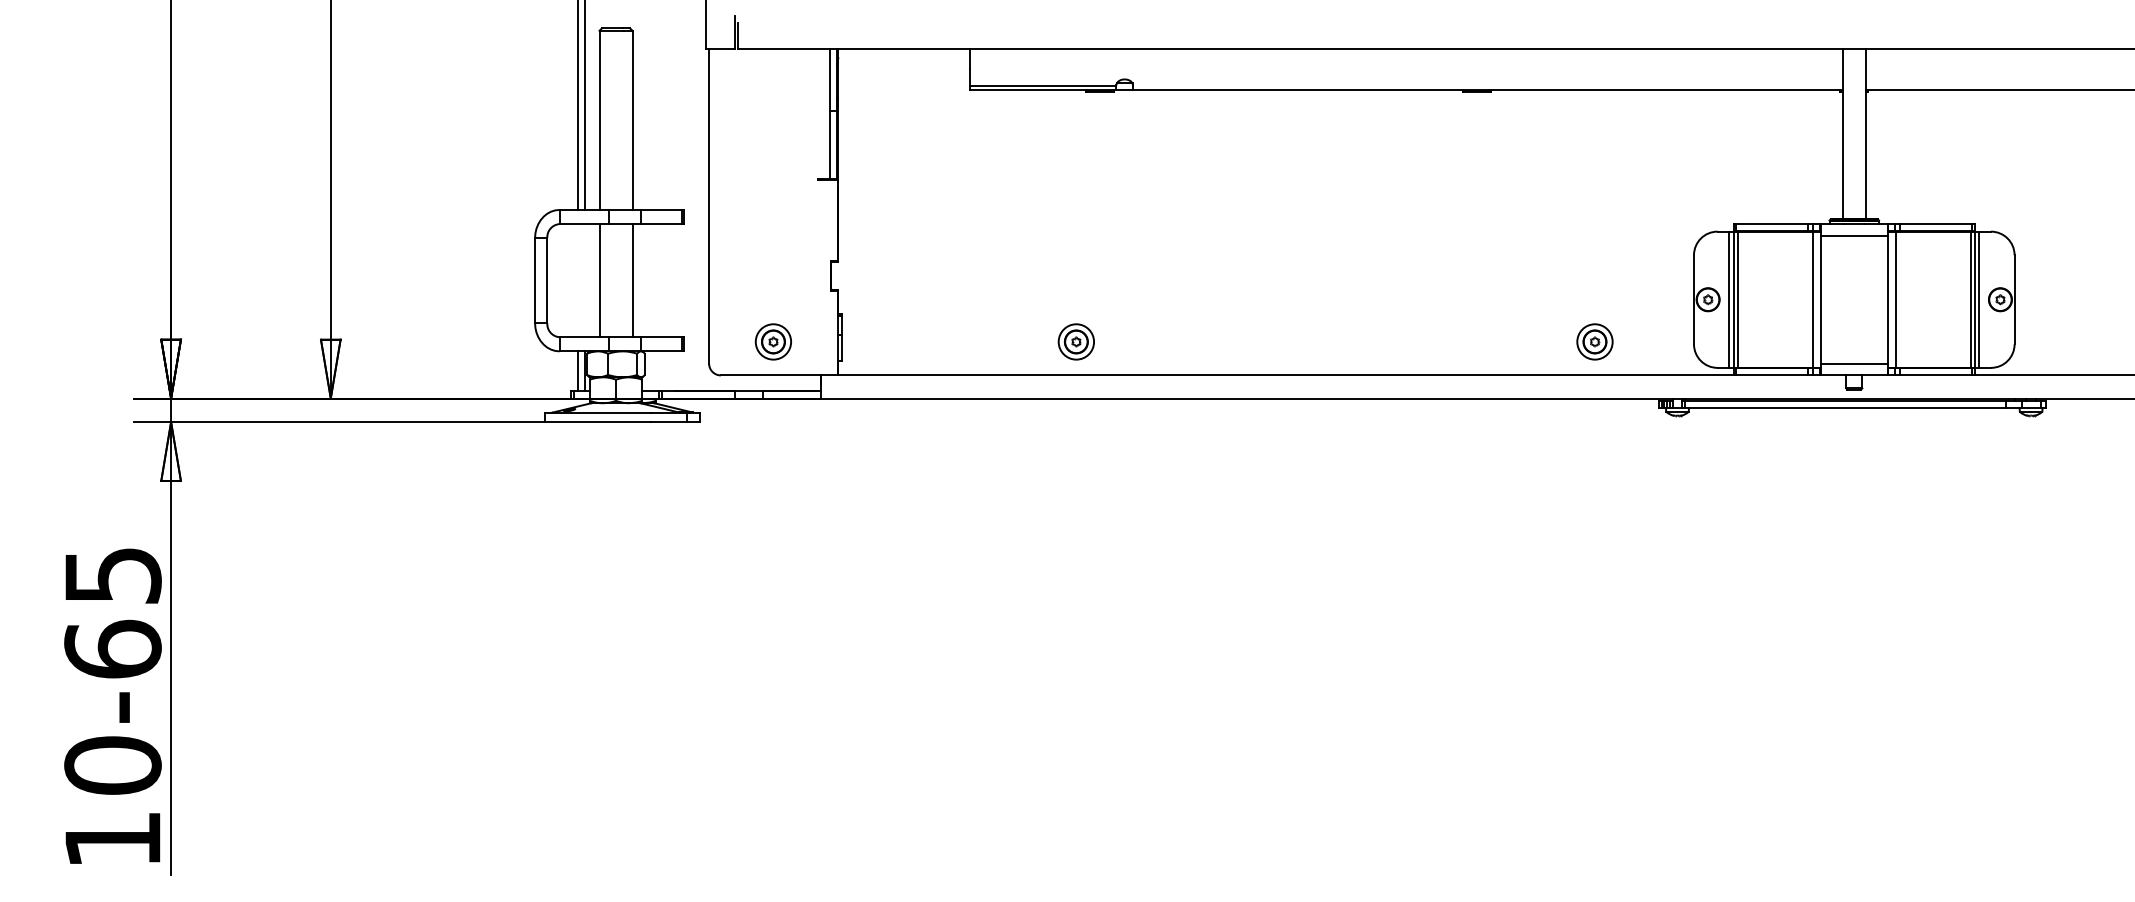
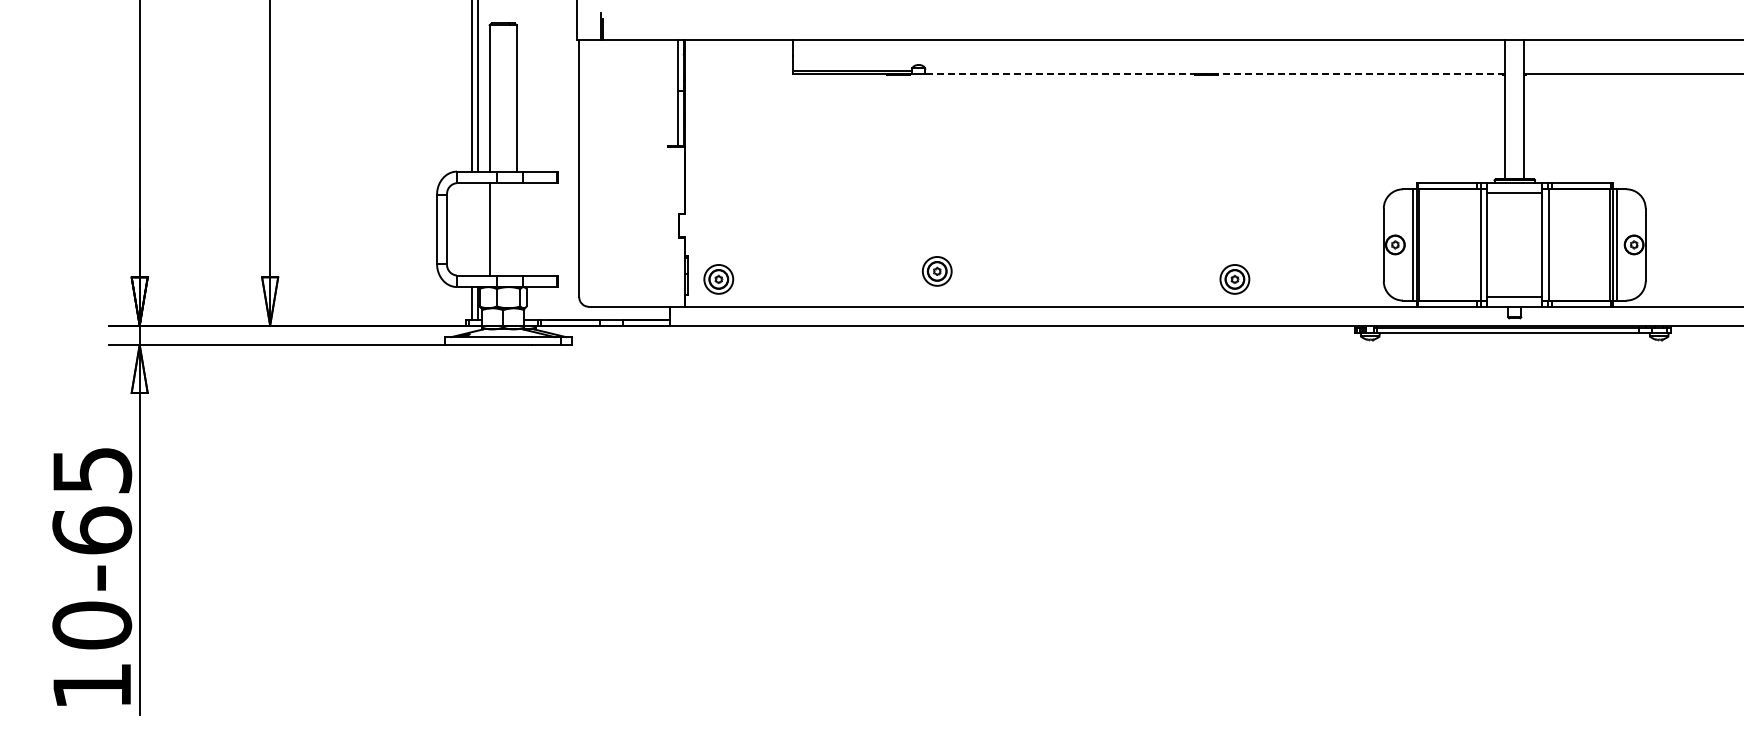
line: (1487, 89) -> (1215, 73), solid -> dashed
line: (632, 280) -> (516, 229), removed
part: (773, 342) -> (718, 279), moved
part: (1075, 342) -> (936, 271), moved
part: (1594, 342) -> (1234, 279), moved

